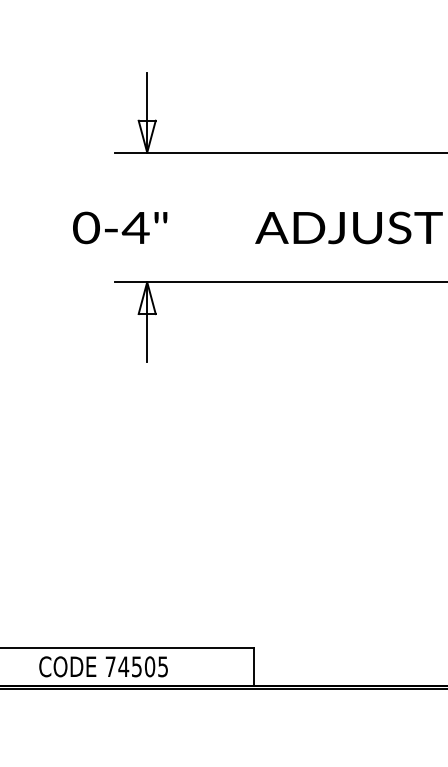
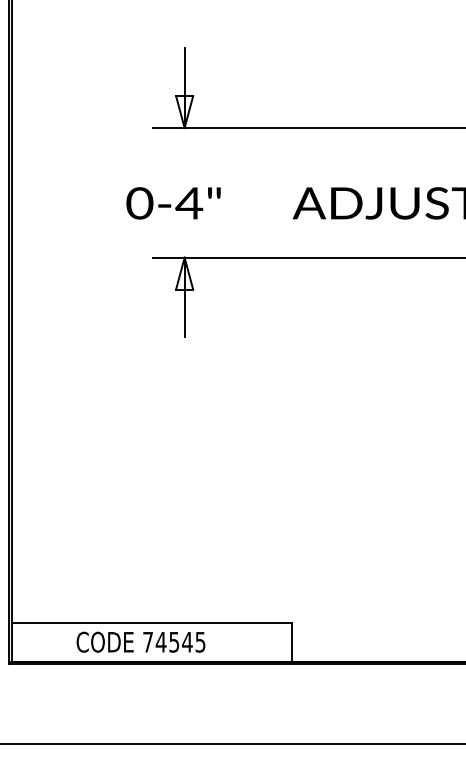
text: (120, 228) -> (173, 203), moved
text: (150, 666) -> (187, 641), 74505 -> 74545

